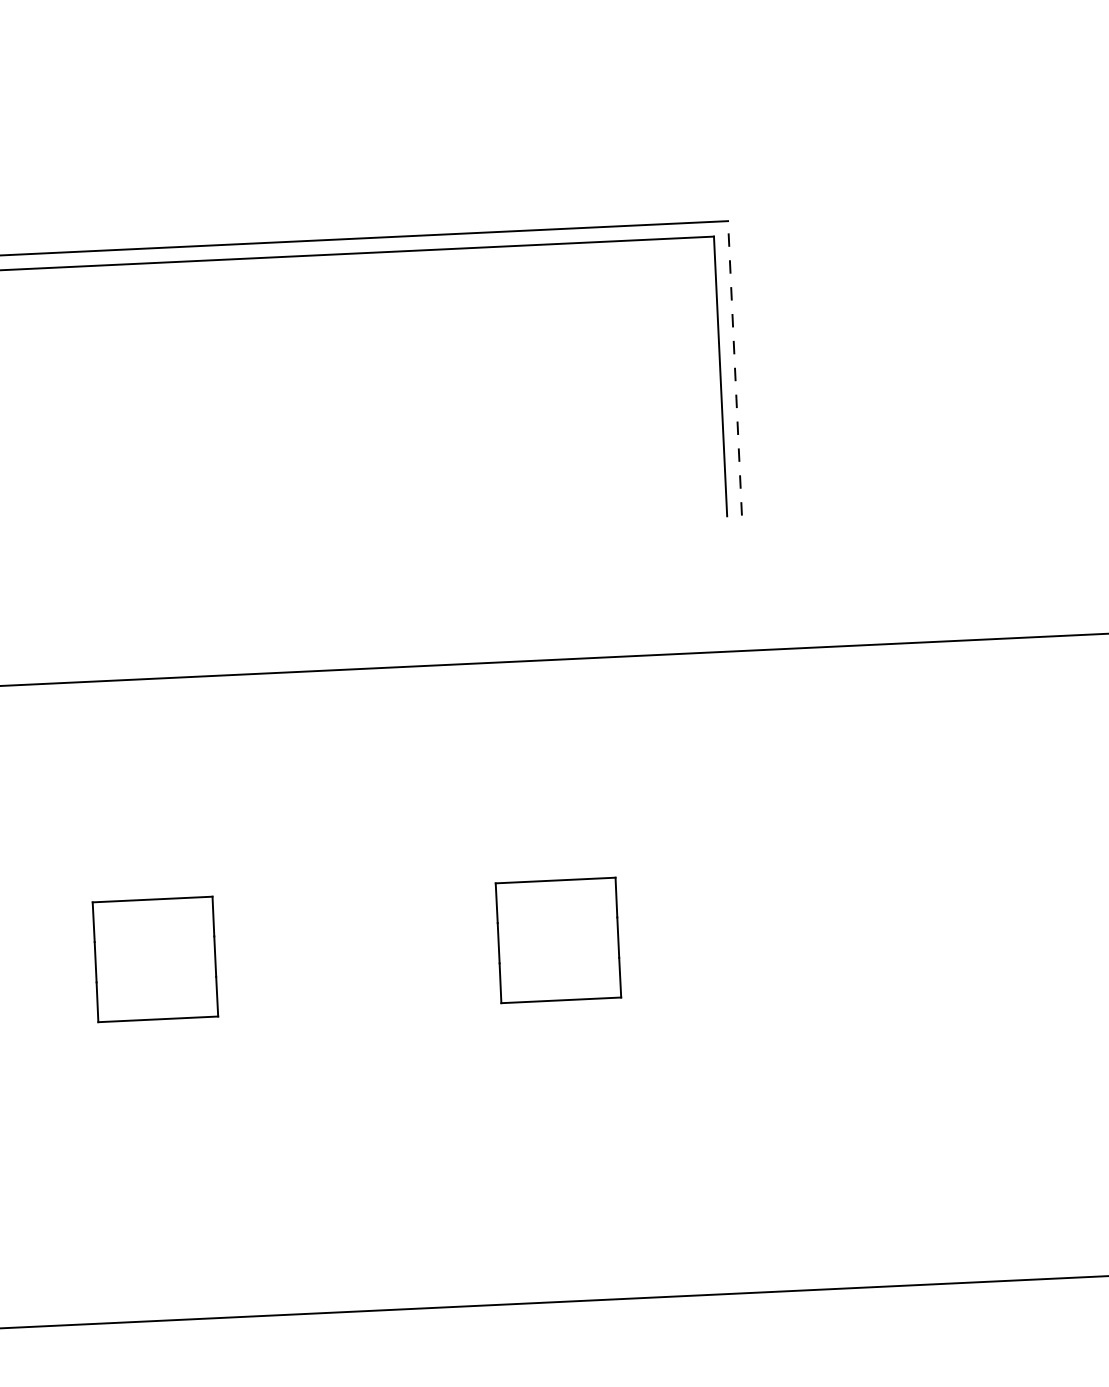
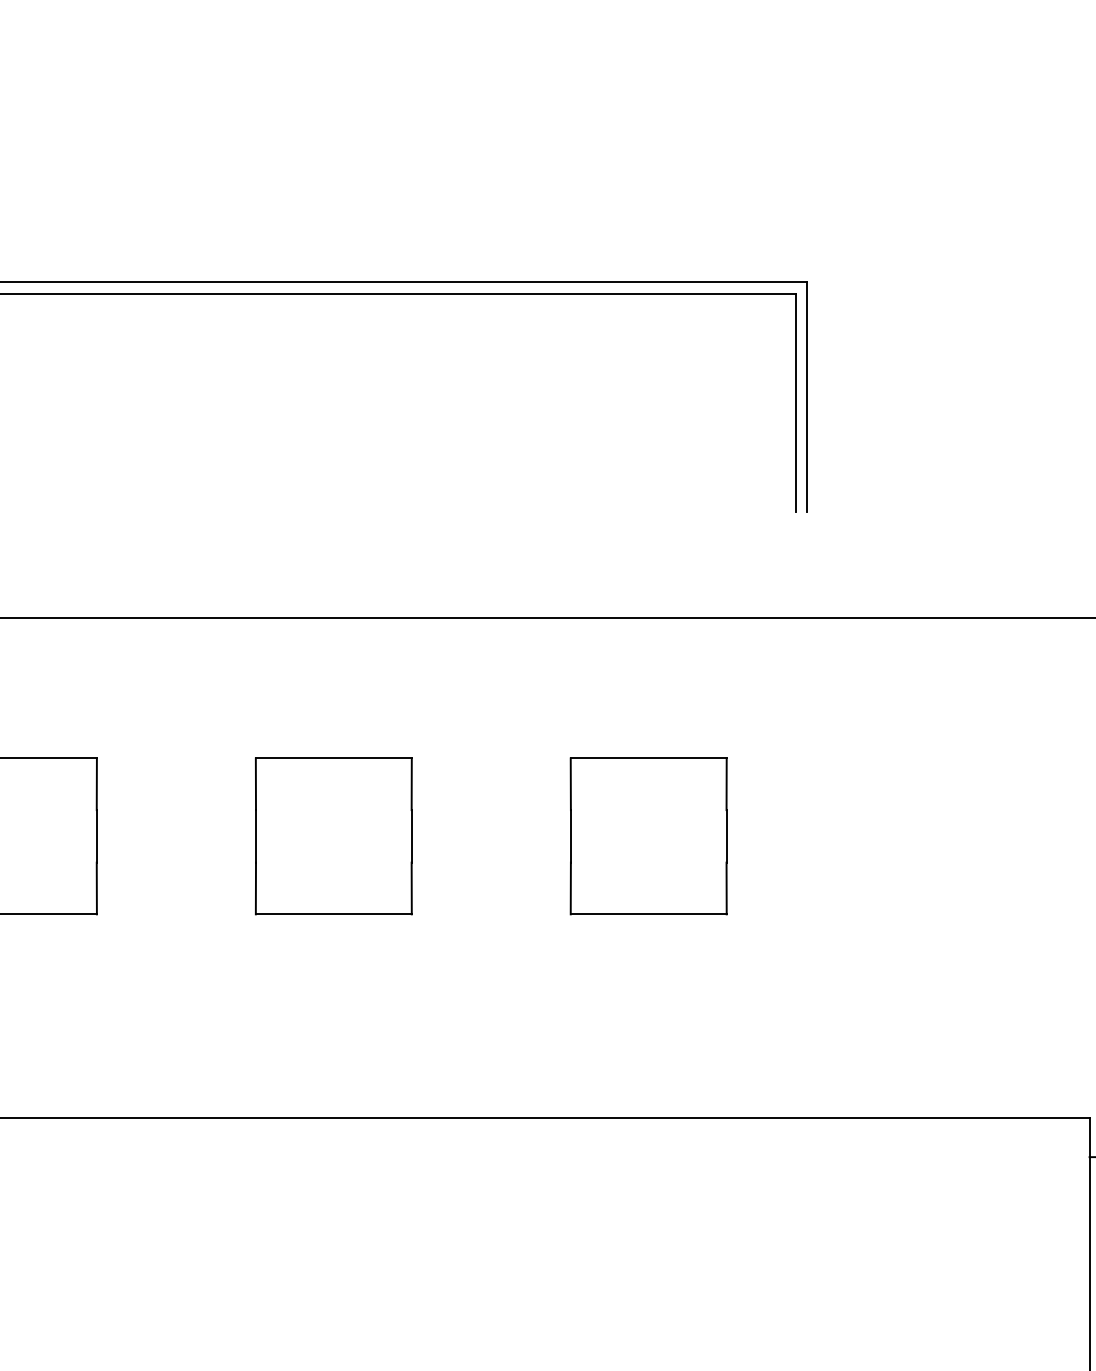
line: (735, 368) -> (807, 397), dashed -> solid
part: (558, 940) -> (648, 836), size x1.67
part: (154, 959) -> (333, 836), size x1.67

